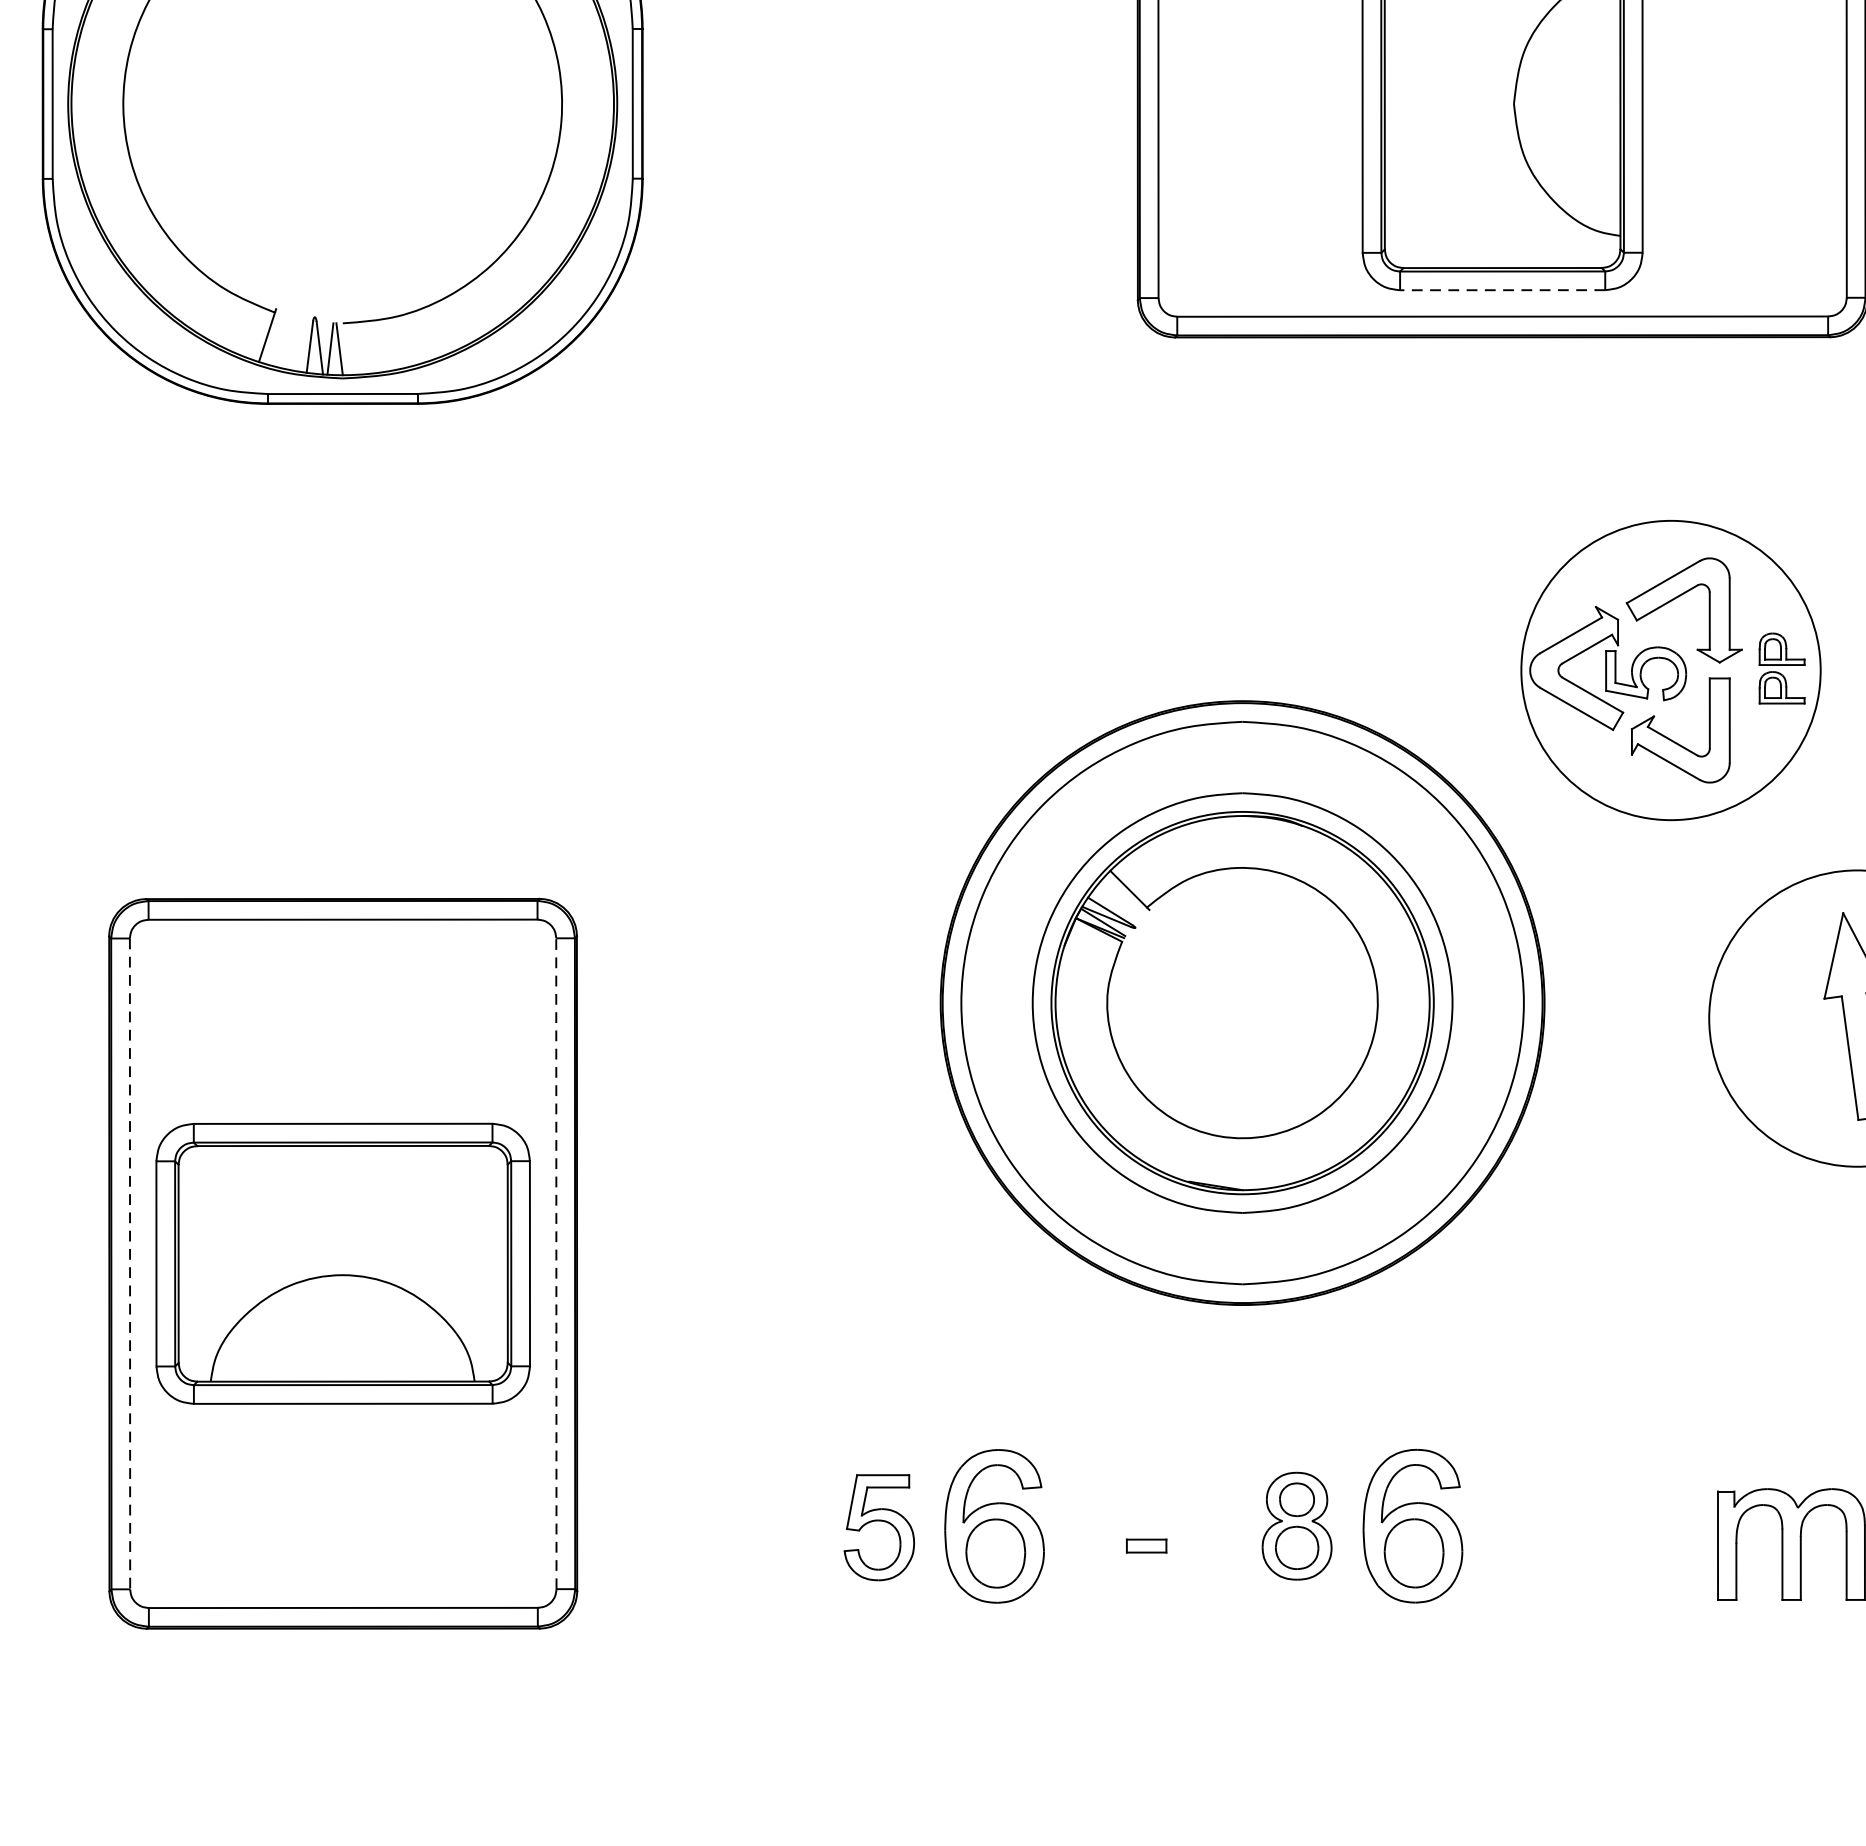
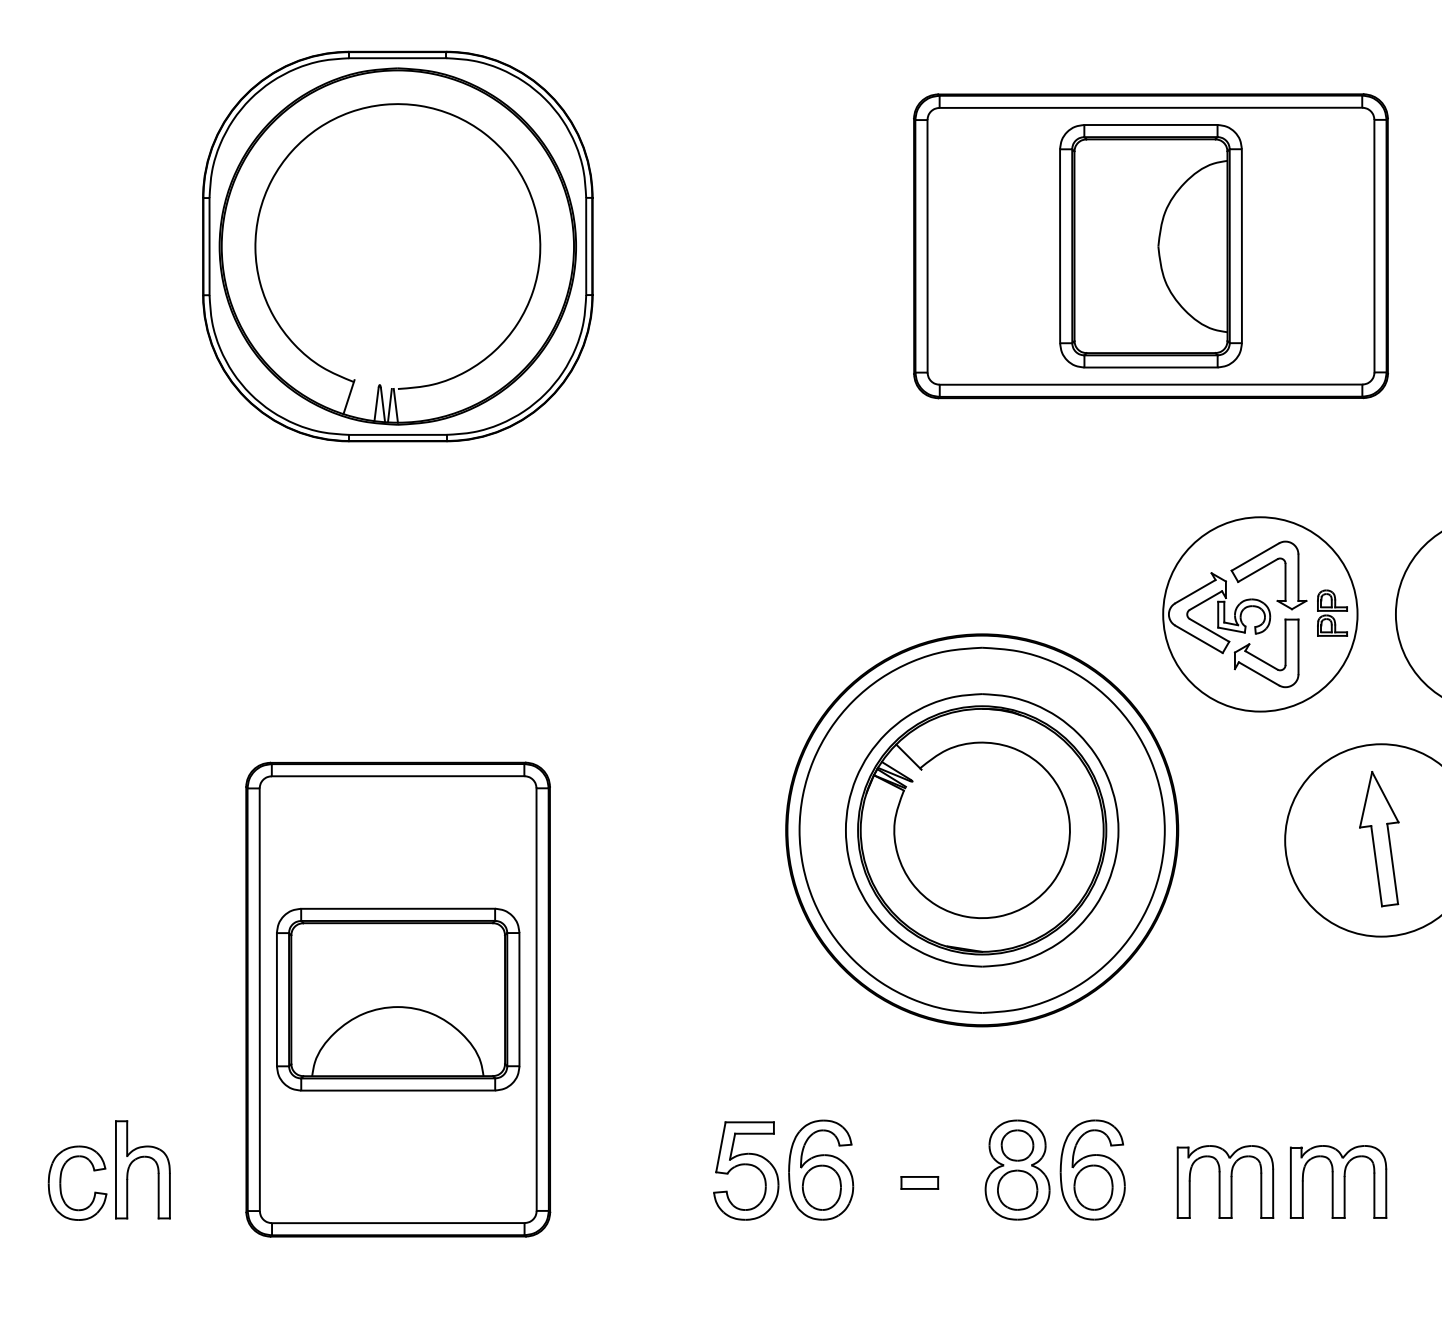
line: (1503, 290) -> (1151, 367), dashed -> solid
line: (556, 1263) -> (536, 999), dashed -> solid
line: (129, 1265) -> (259, 1000), dashed -> solid
part: (1297, 1525) -> (1017, 1169), size x1.43
part: (879, 1526) -> (746, 1170), size x1.43
part: (1617, 1543) -> (1225, 1181), added
part: (1146, 1545) -> (919, 1182), size x1.43

